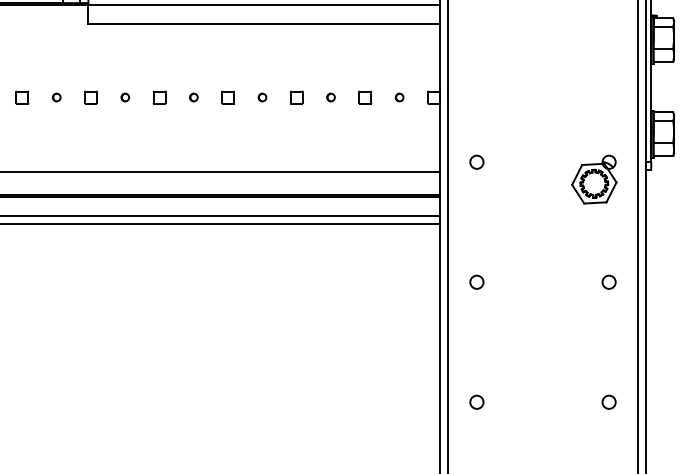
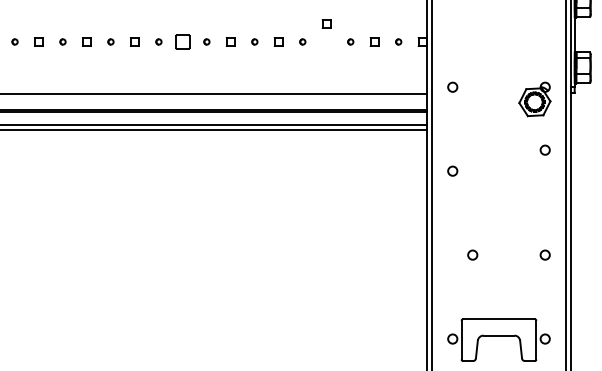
part: (90, 96) -> (182, 41), size x1.6
part: (296, 96) -> (326, 23), moved
circle: (608, 281) -> (544, 149), moved
circle: (476, 401) -> (472, 254), moved

